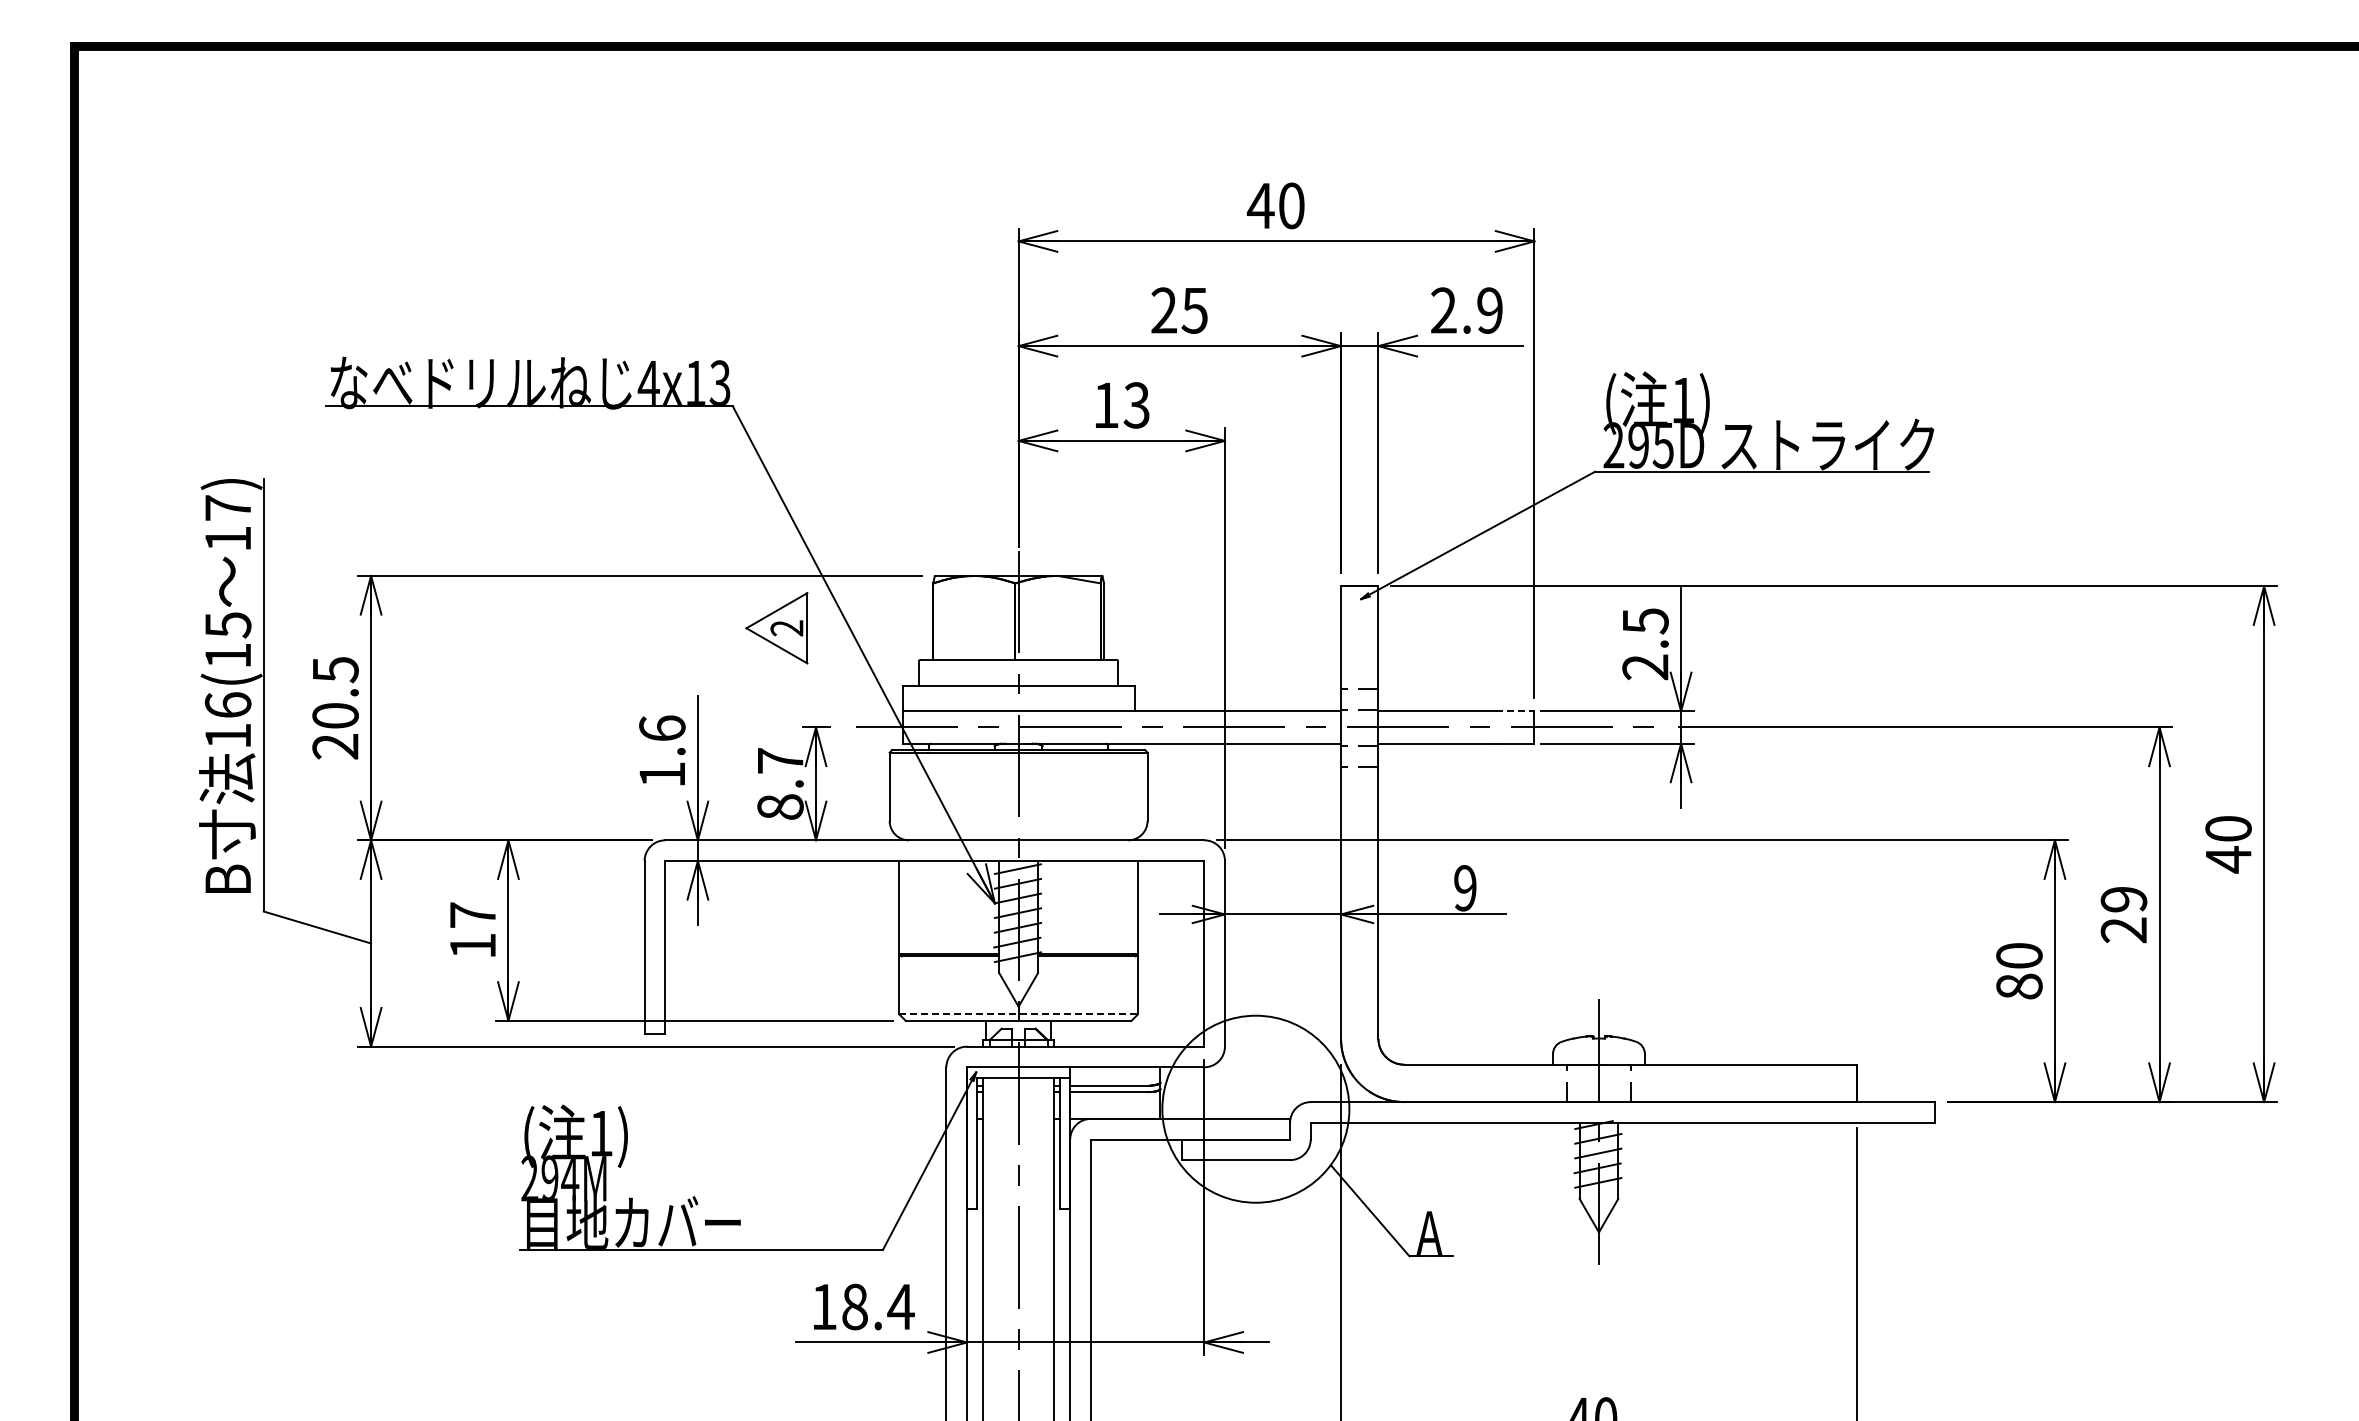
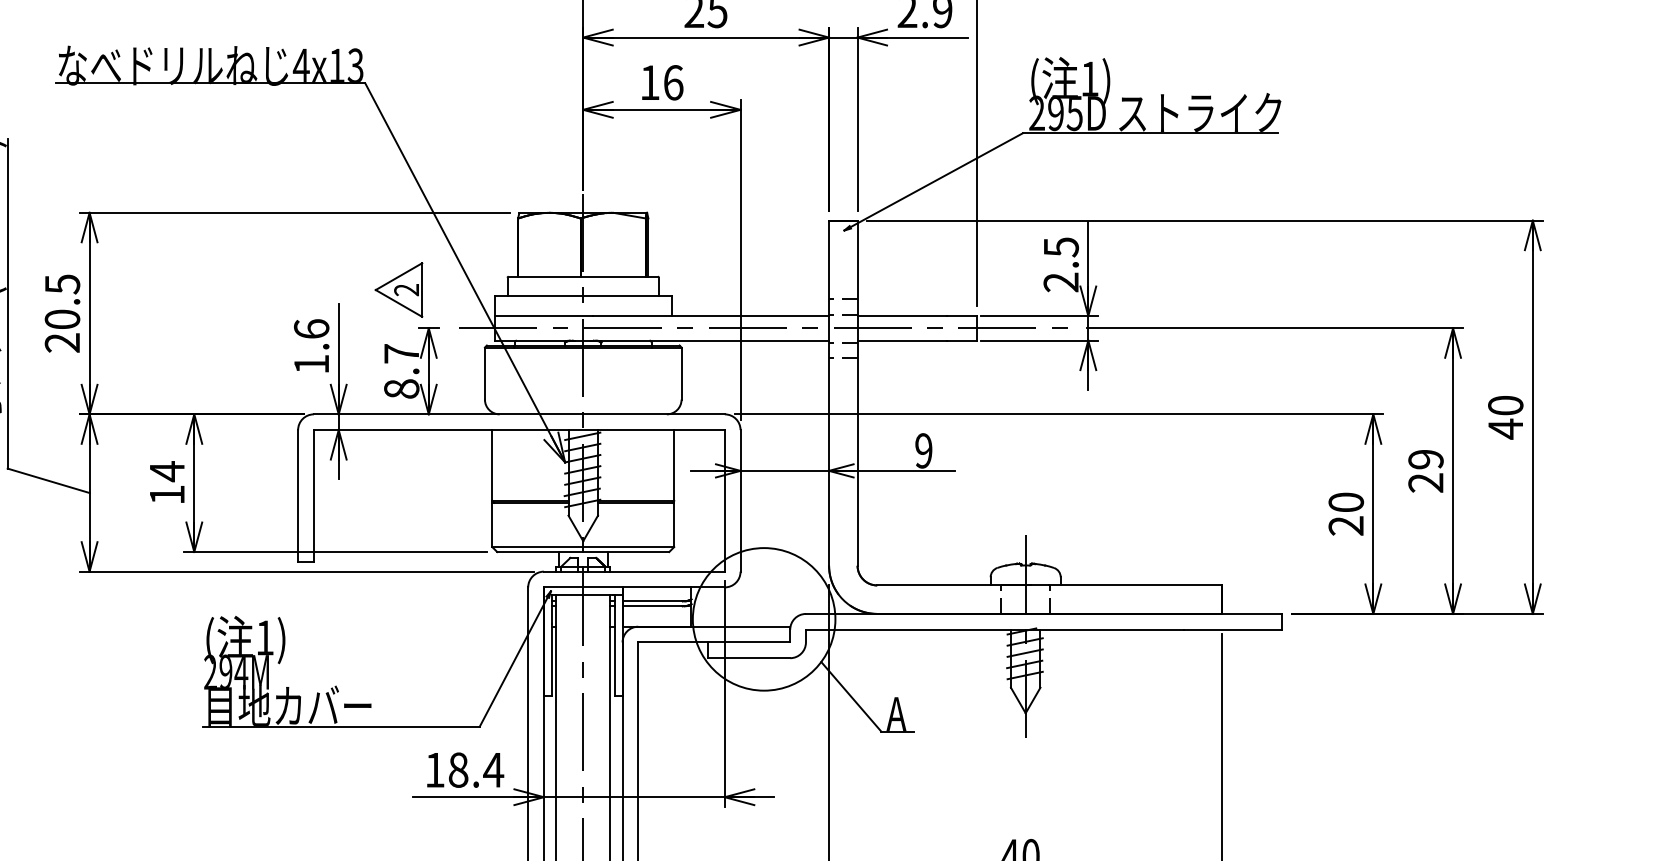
text: (1136, 405) -> (673, 82), 13 -> 16
part: (776, 628) -> (398, 290), moved
line: (1515, 711) -> (962, 316), dashed -> solid
text: (472, 915) -> (166, 471), 17 -> 14
text: (2019, 986) -> (1346, 525), 80 -> 20
line: (1019, 1014) -> (583, 547), dashed -> solid

